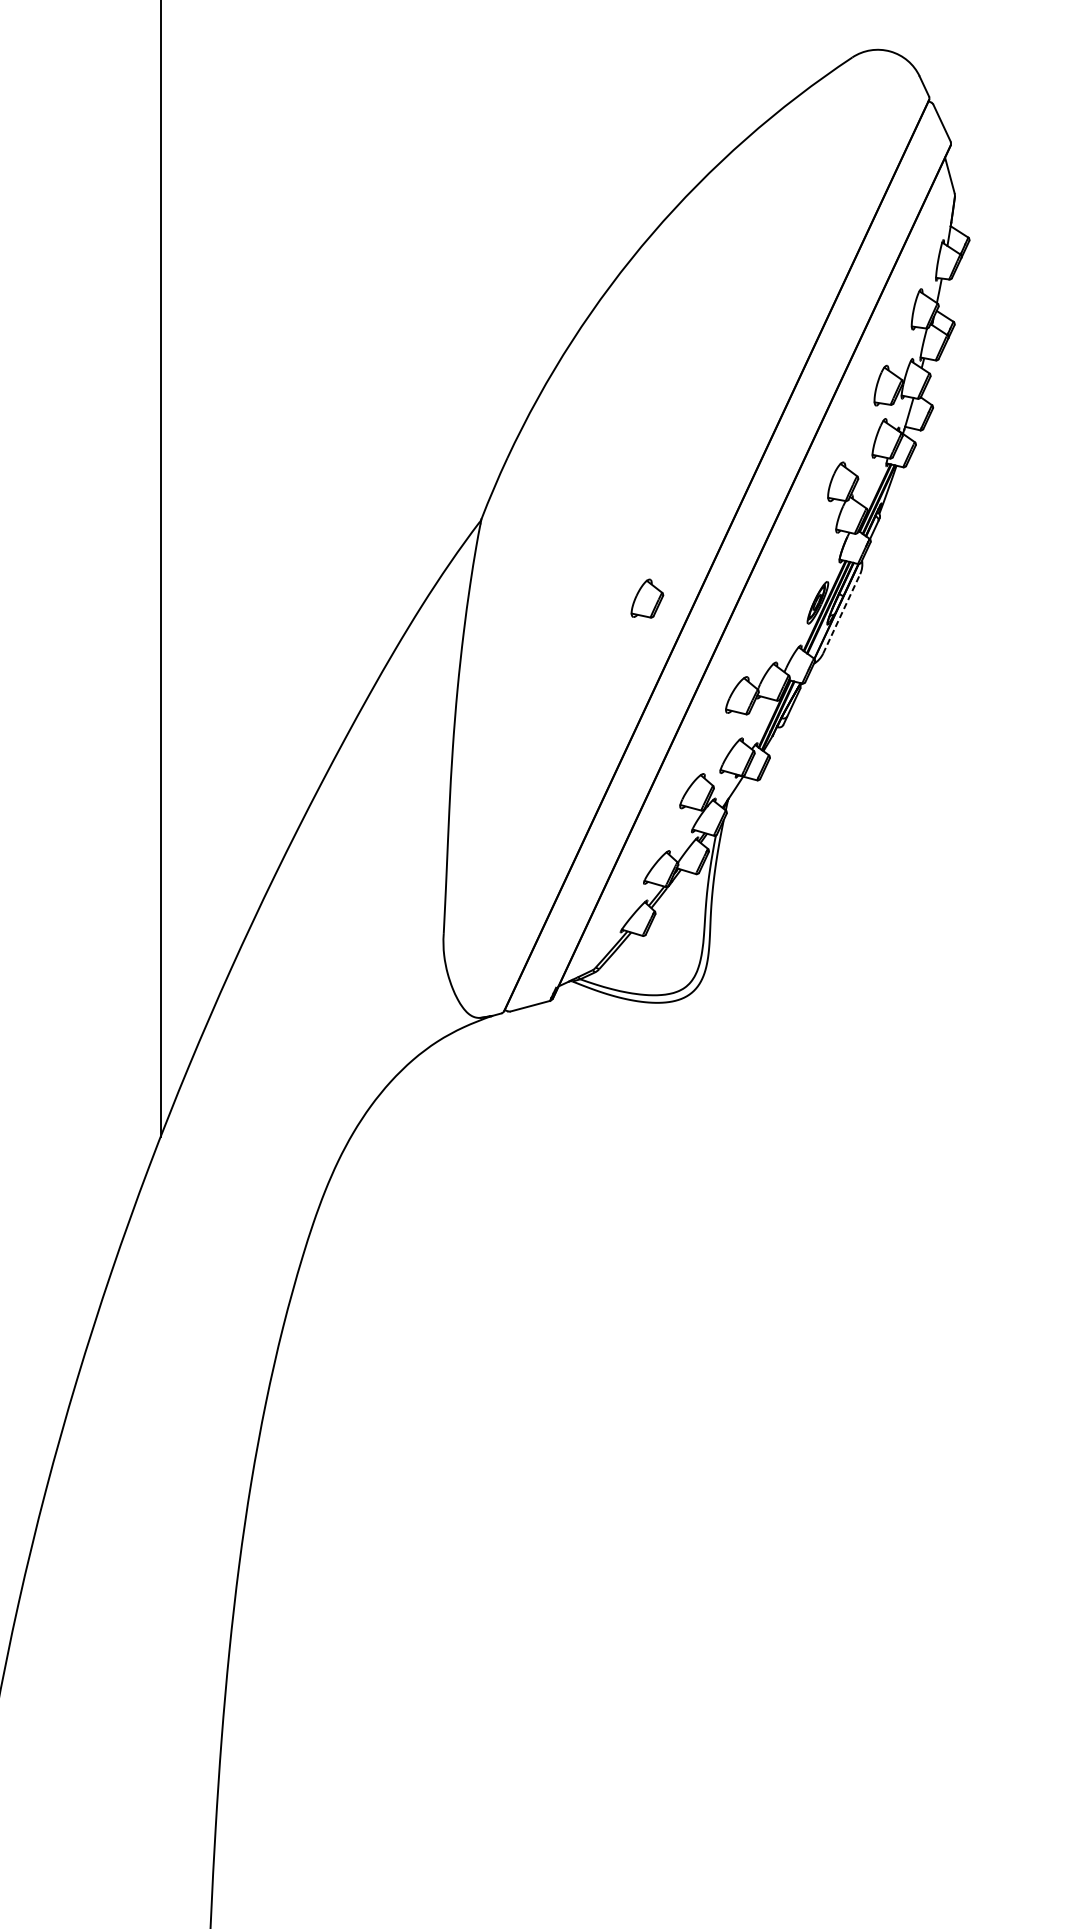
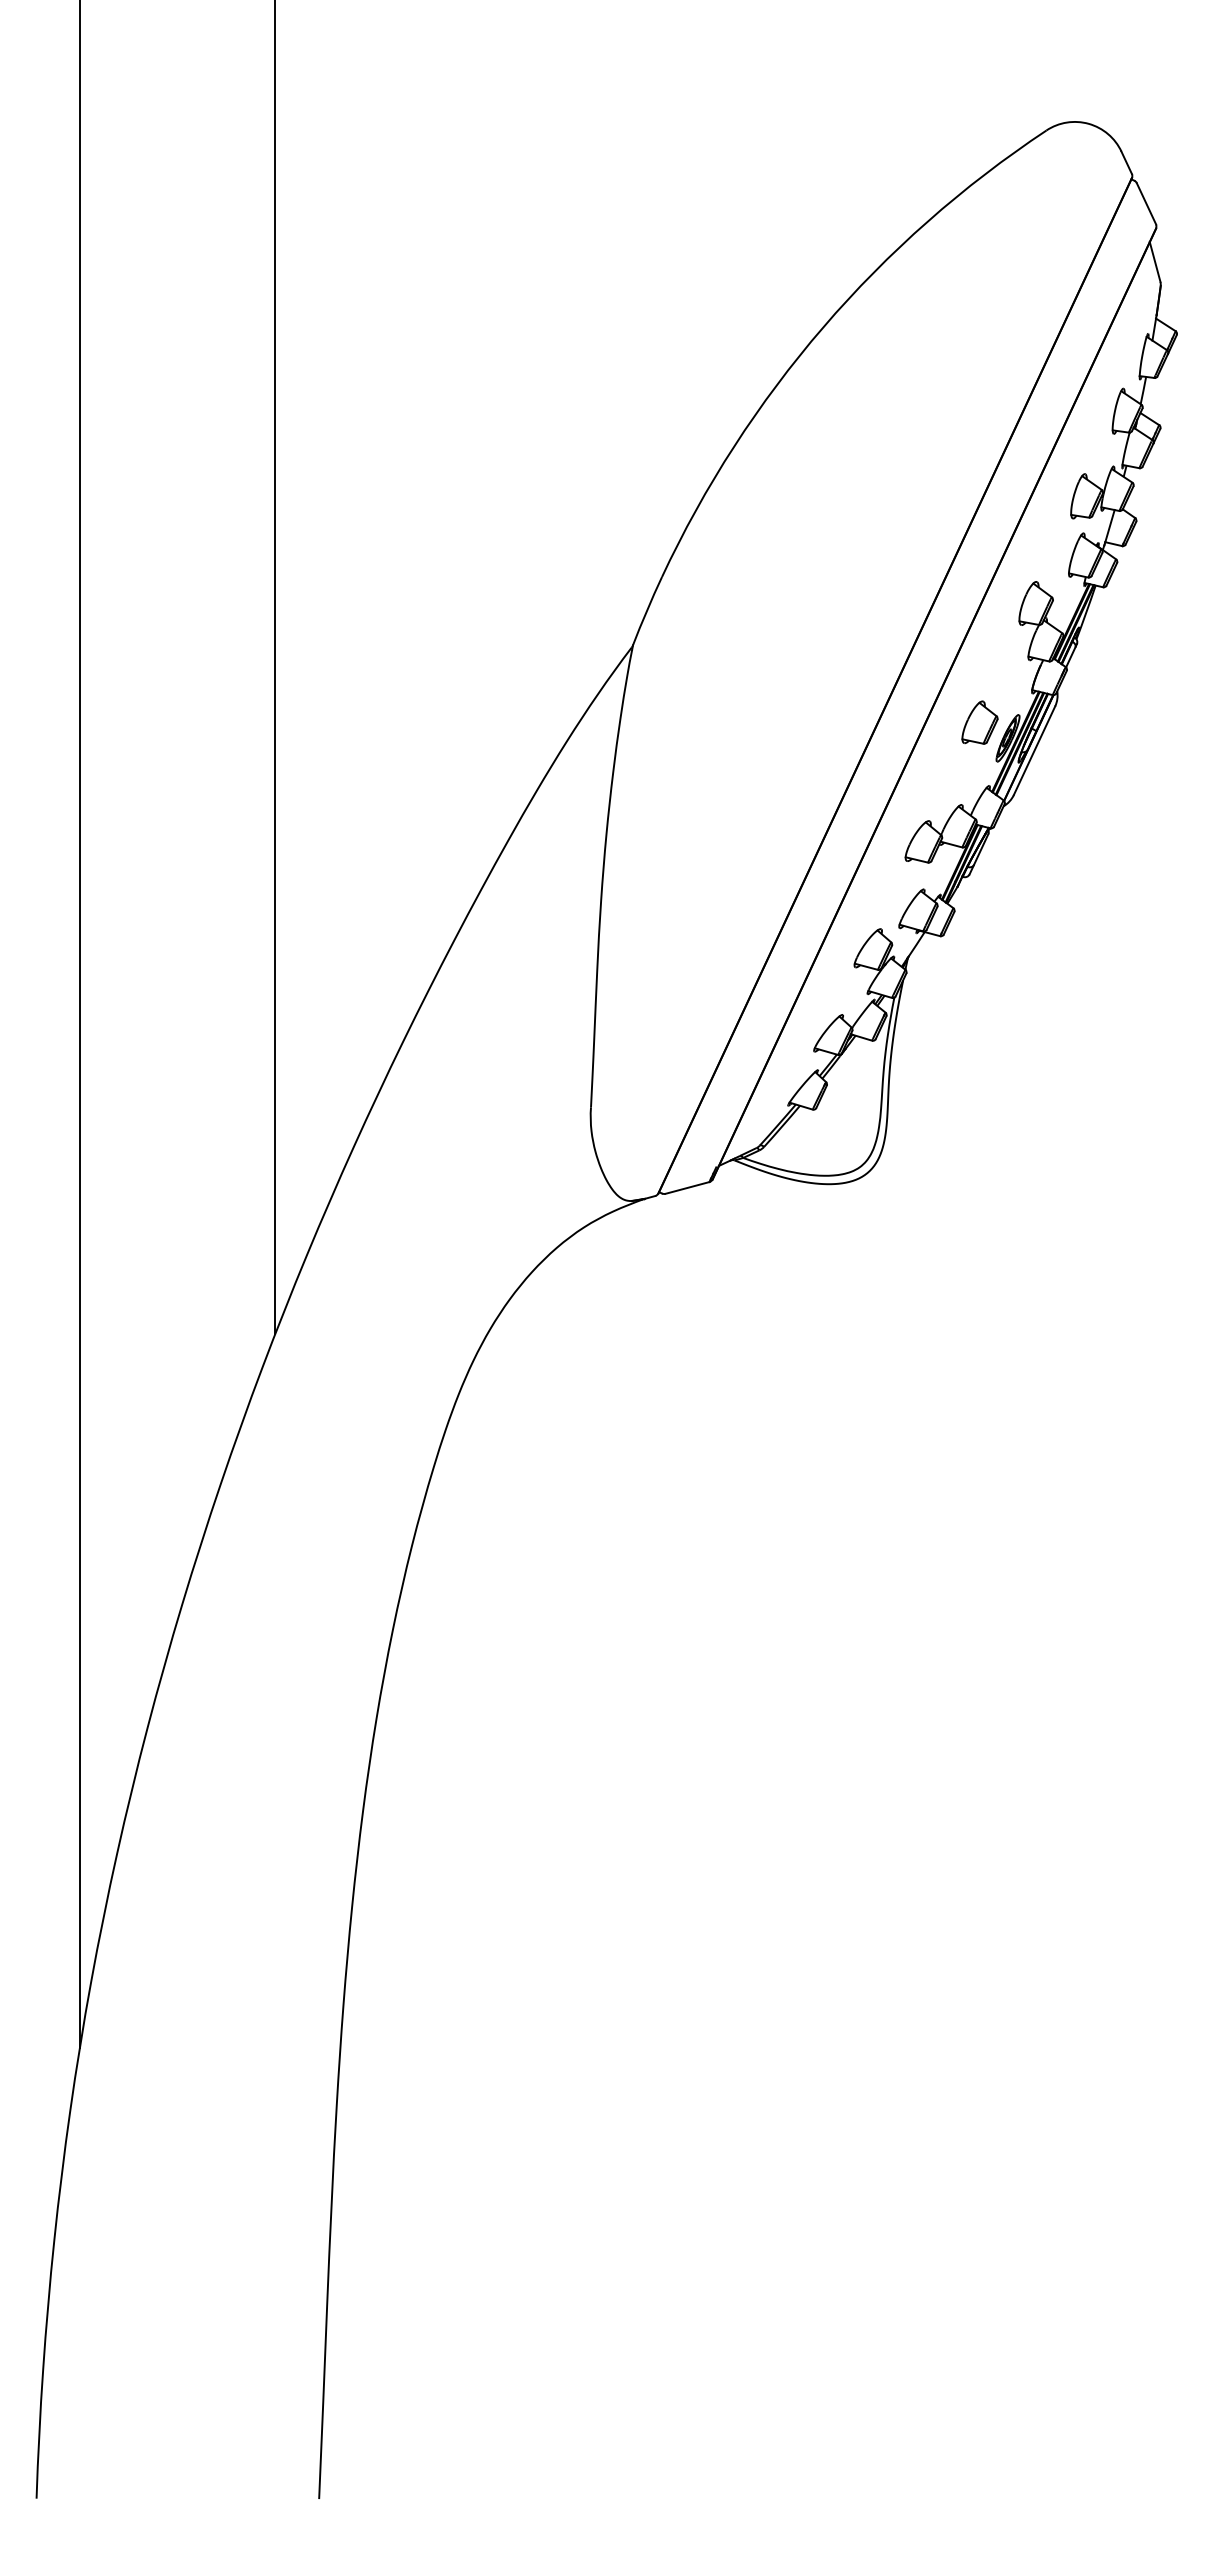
part: (646, 598) -> (979, 722), moved
line: (841, 613) -> (1034, 750), dashed -> solid

